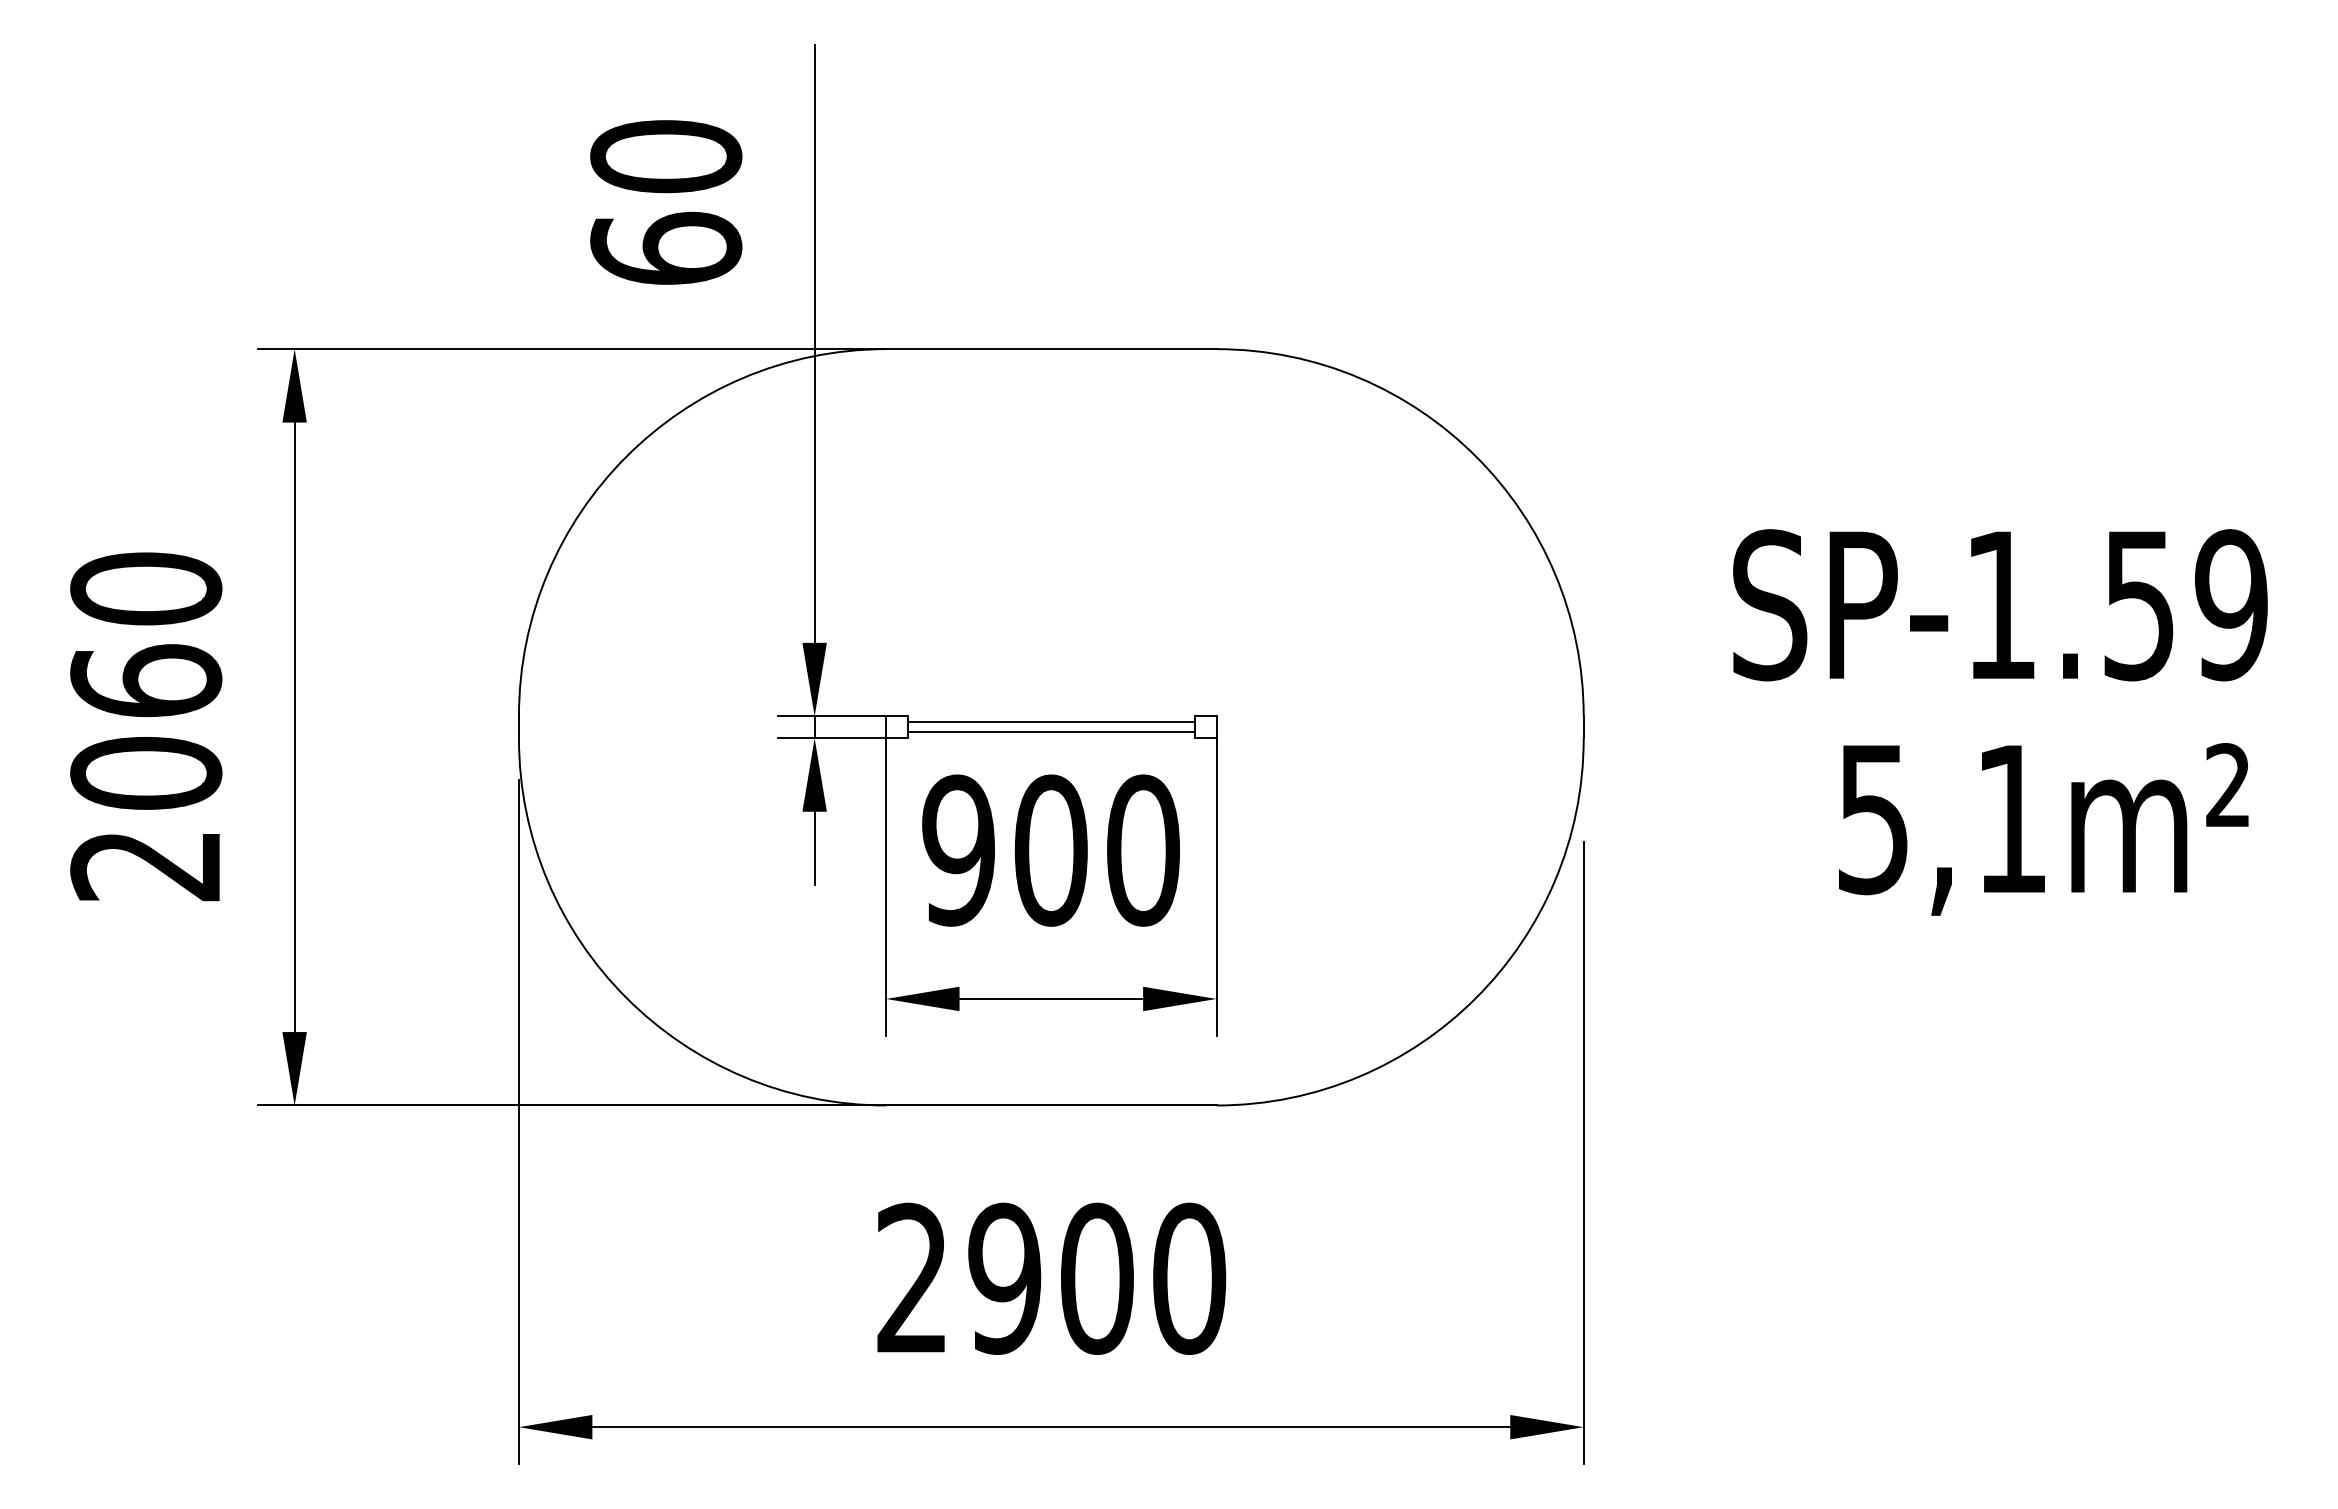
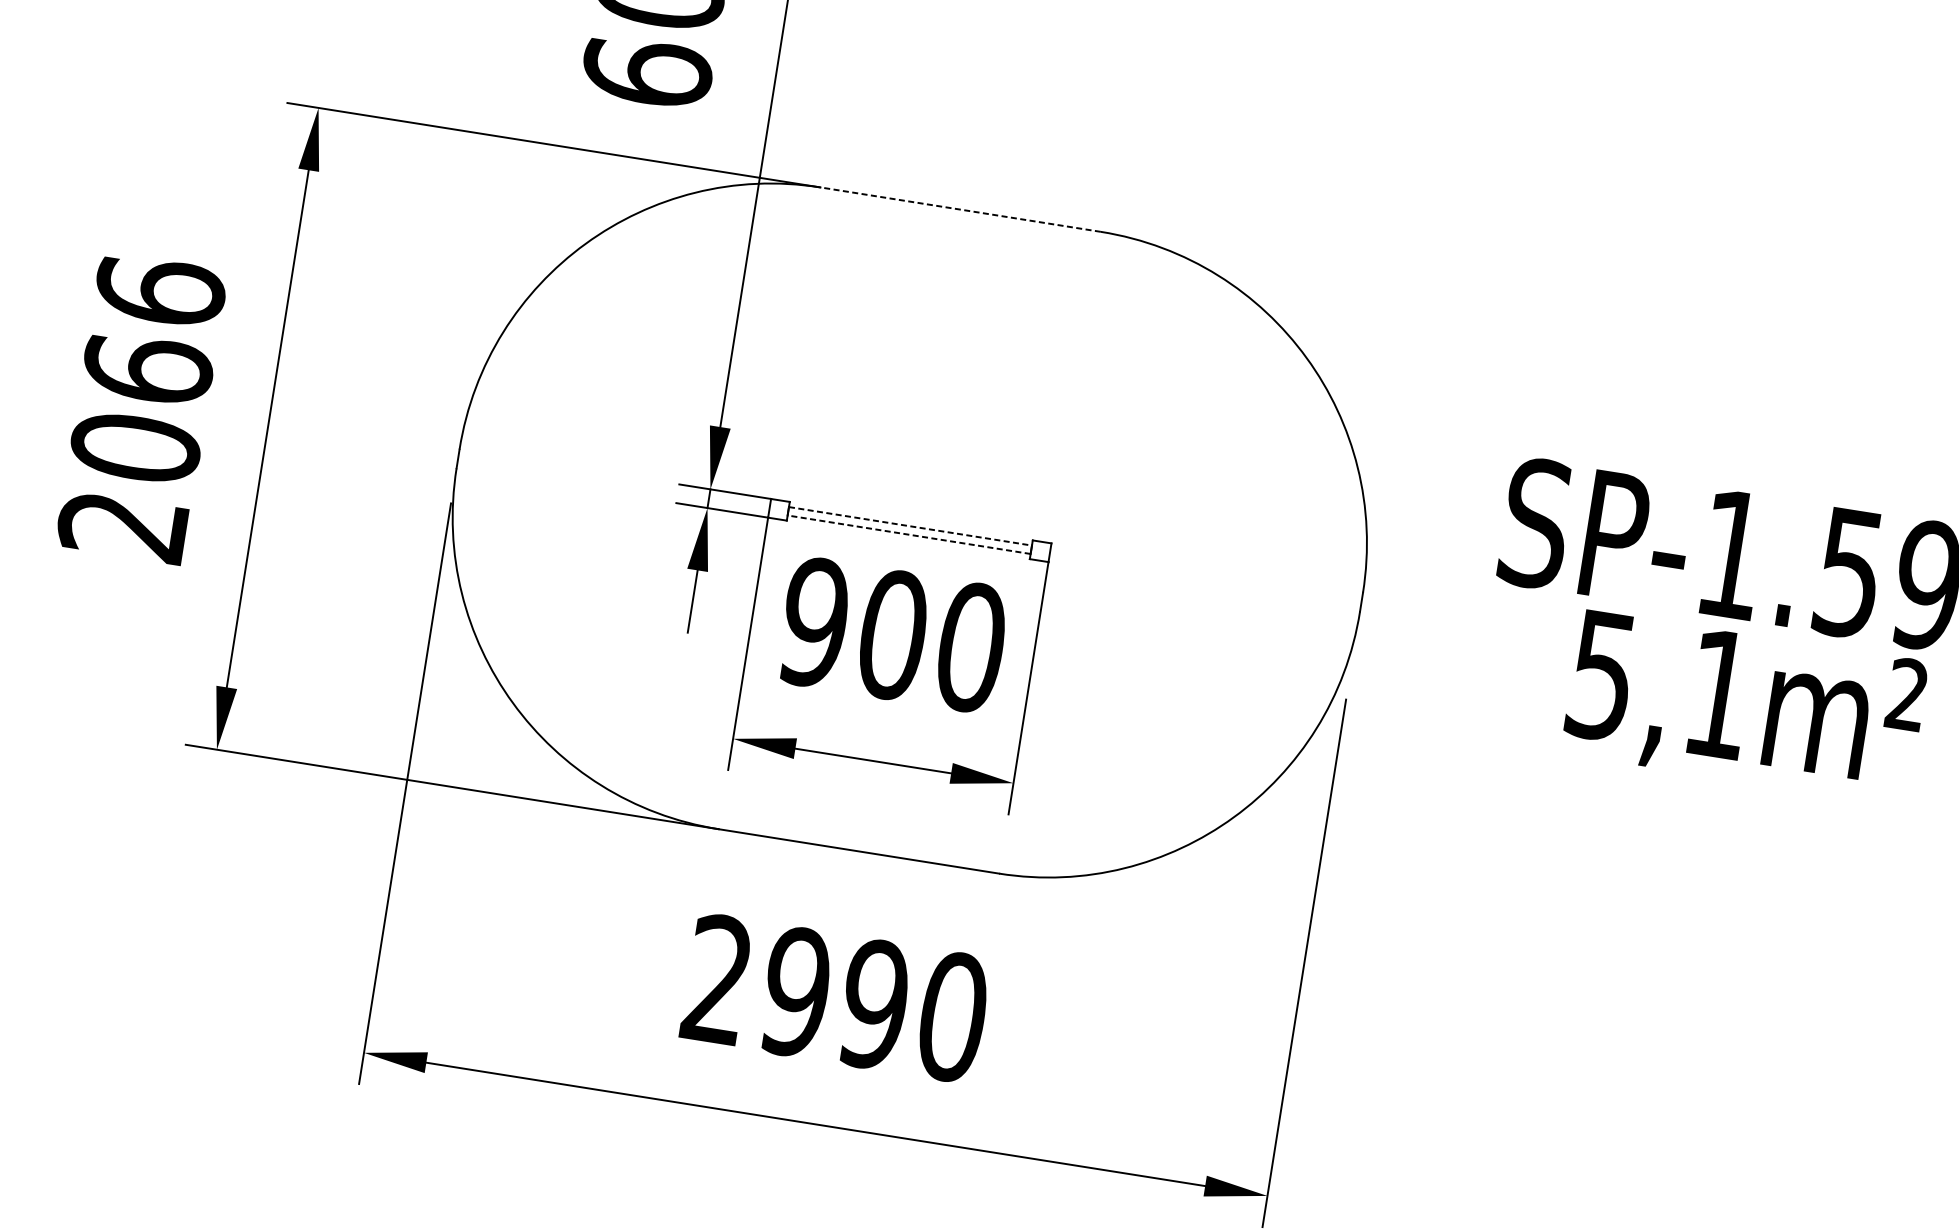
line: (1050, 349) -> (959, 209), solid -> dashed
text: (146, 588) -> (160, 291), 2060 -> 2066
line: (1051, 722) -> (910, 526), solid -> dashed
line: (1050, 732) -> (908, 534), solid -> dashed
text: (2043, 829) -> (1744, 707), moved
text: (1096, 1278) -> (874, 1004), 2900 -> 2990

